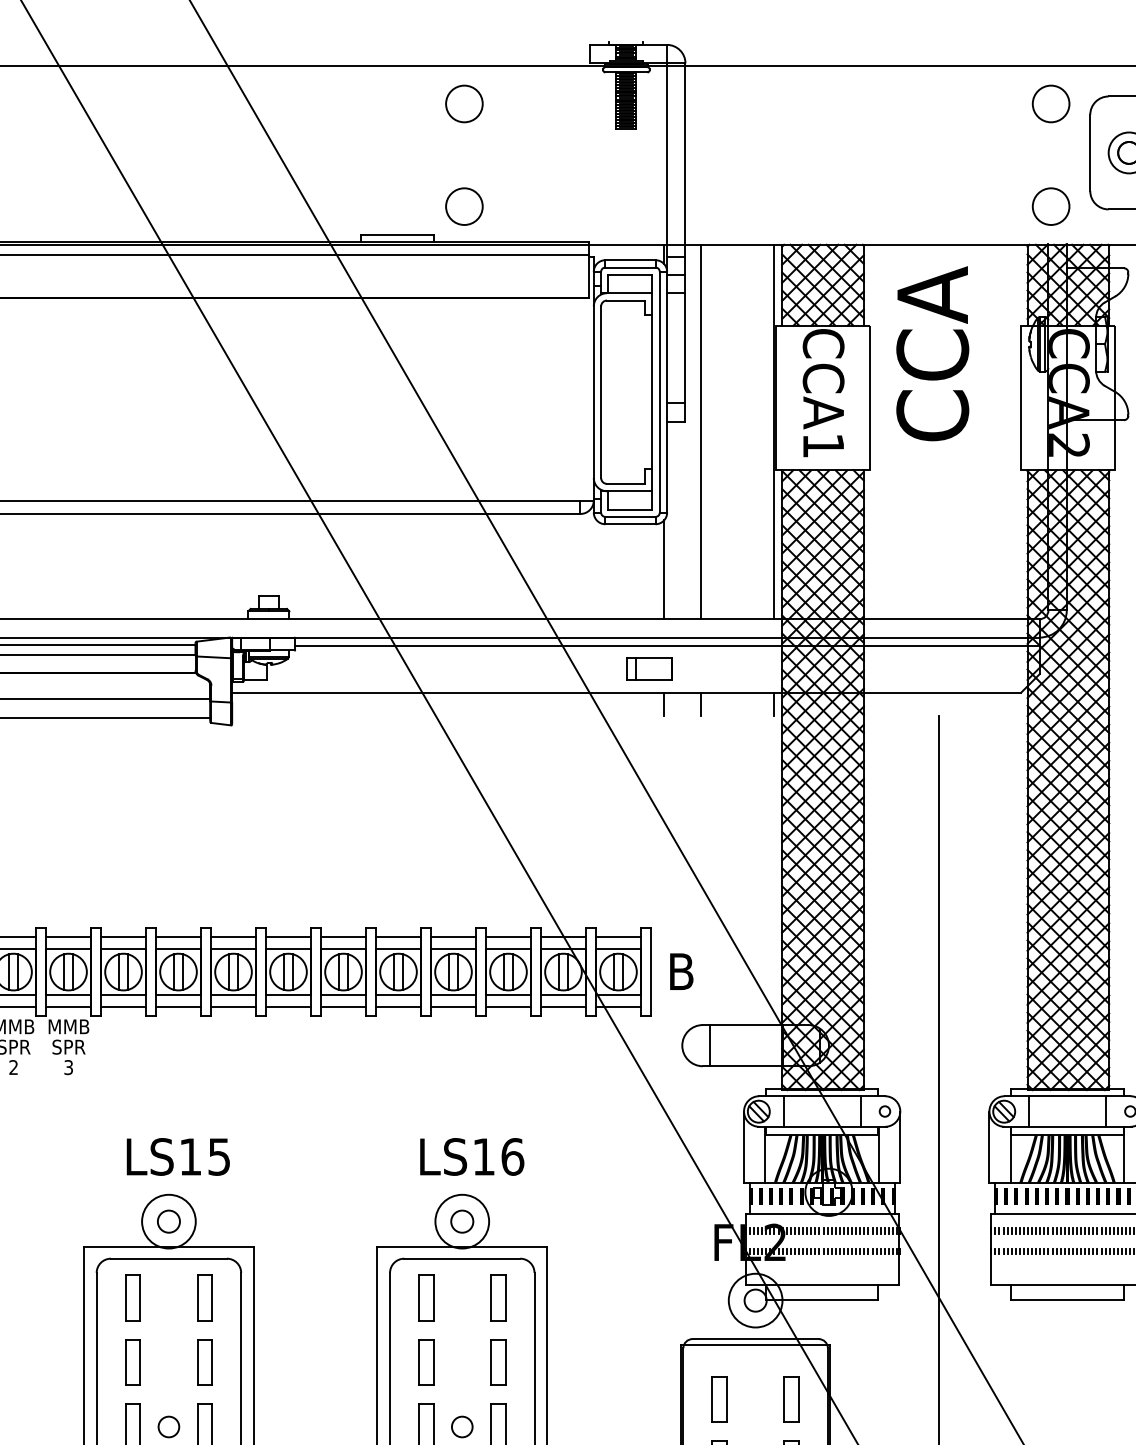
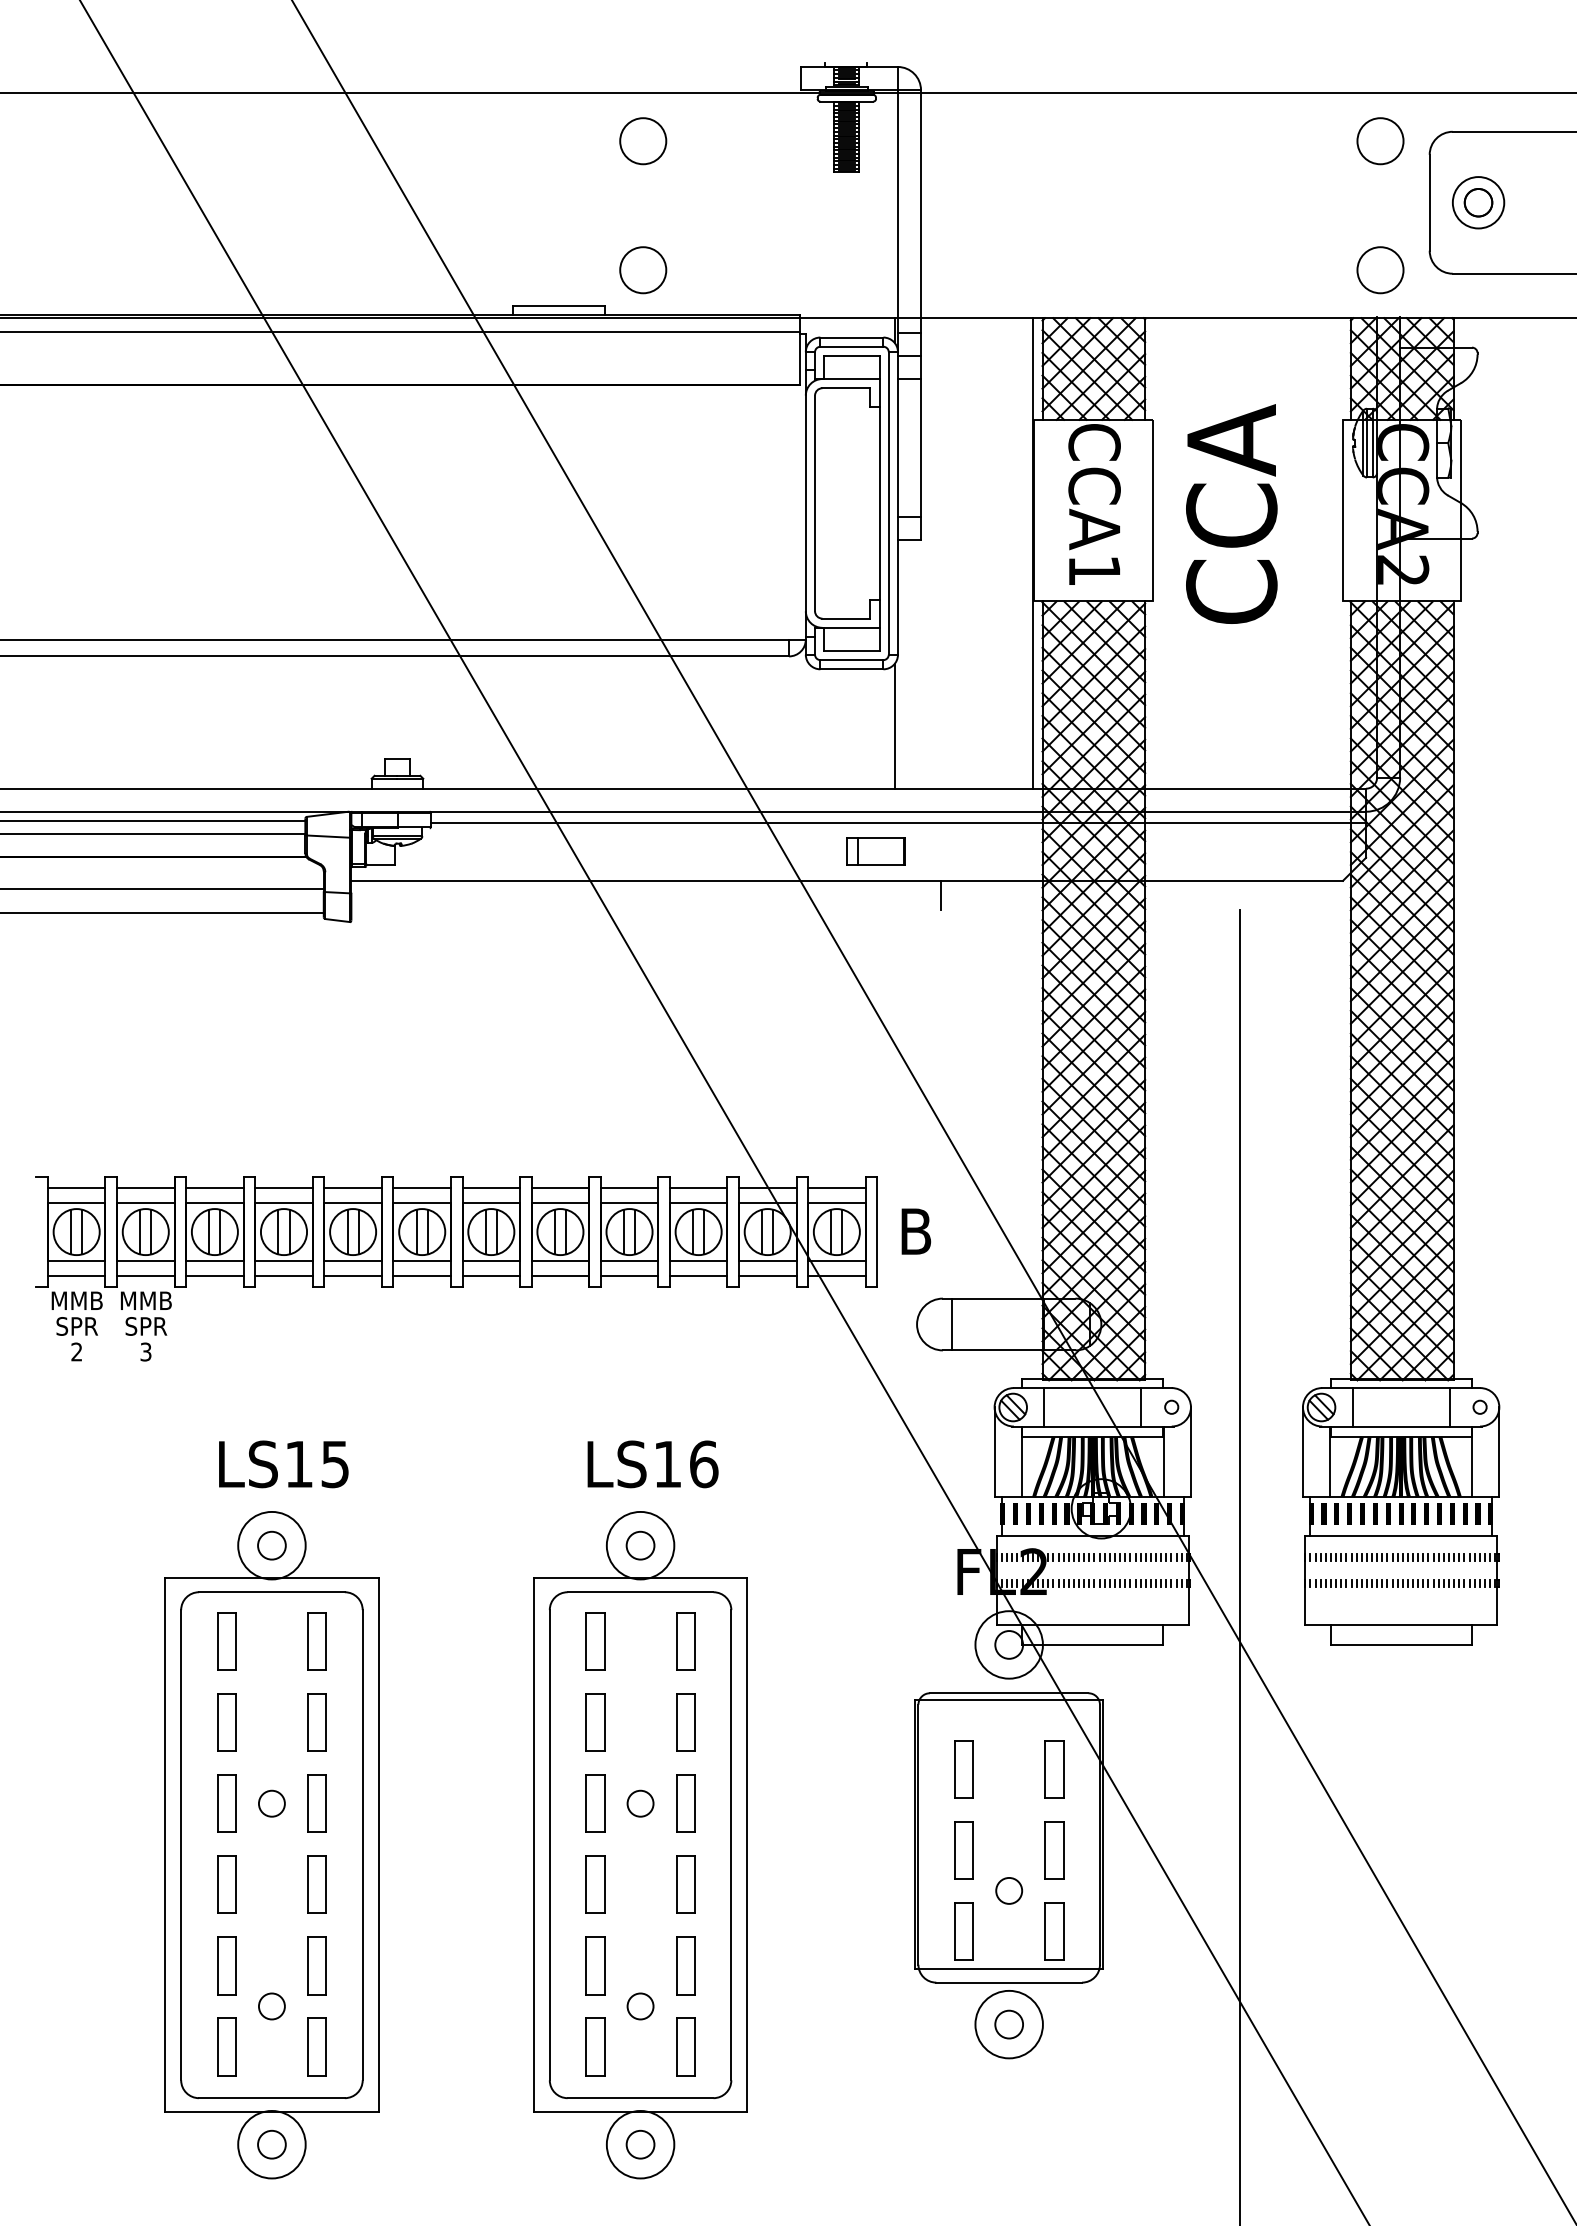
text: (932, 353) -> (1231, 513), moved
line: (700, 432) -> (940, 553), removed
line: (664, 703) -> (894, 894), removed
line: (774, 703) -> (1032, 894), removed

